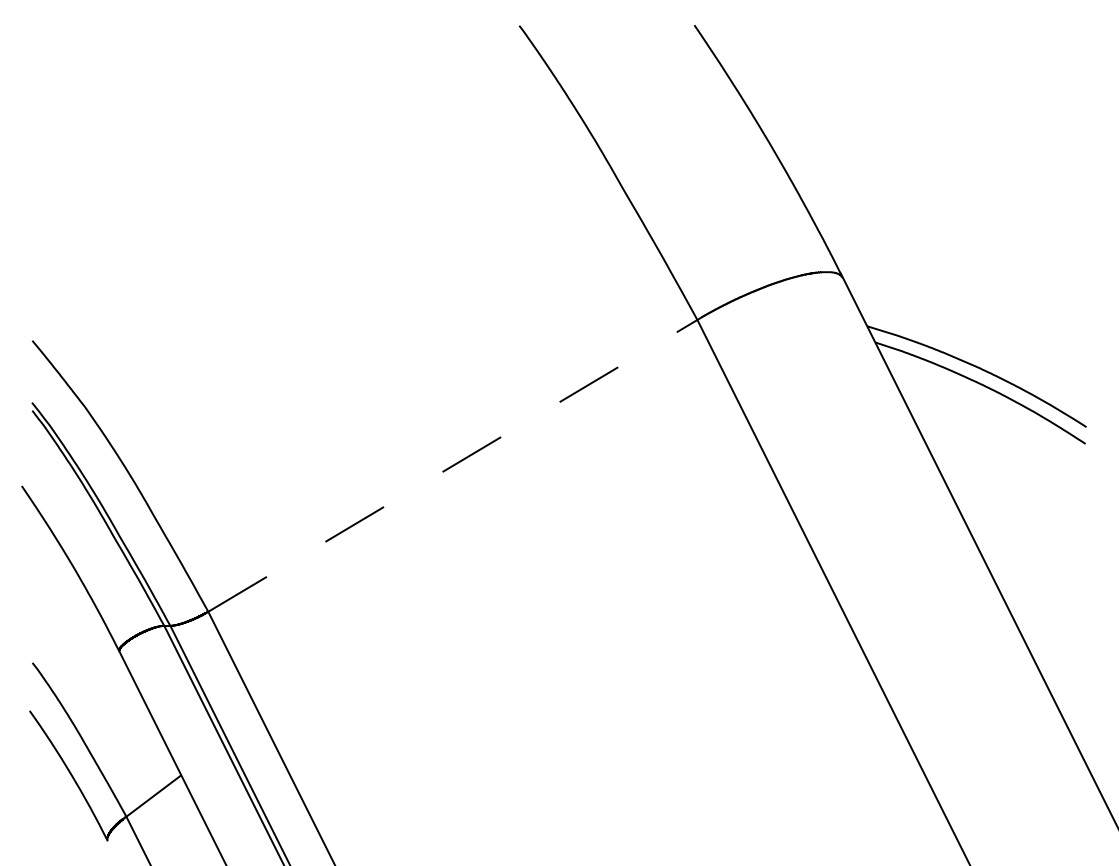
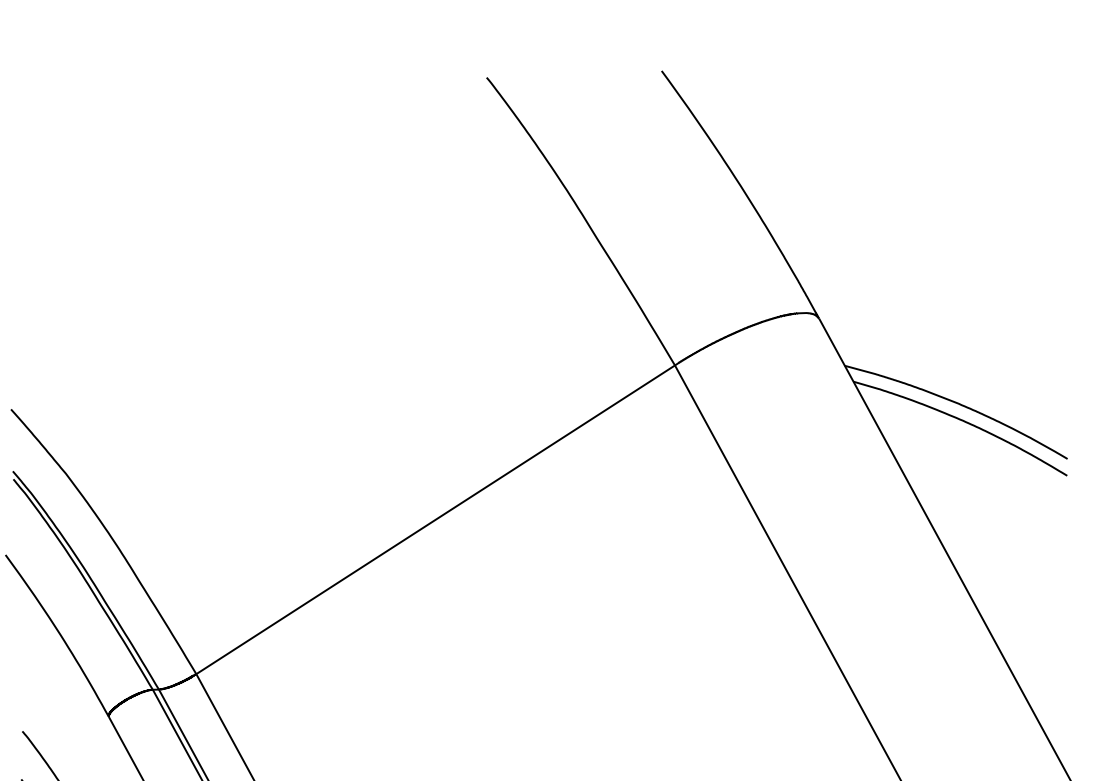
line: (452, 465) -> (435, 519), dashed -> solid

